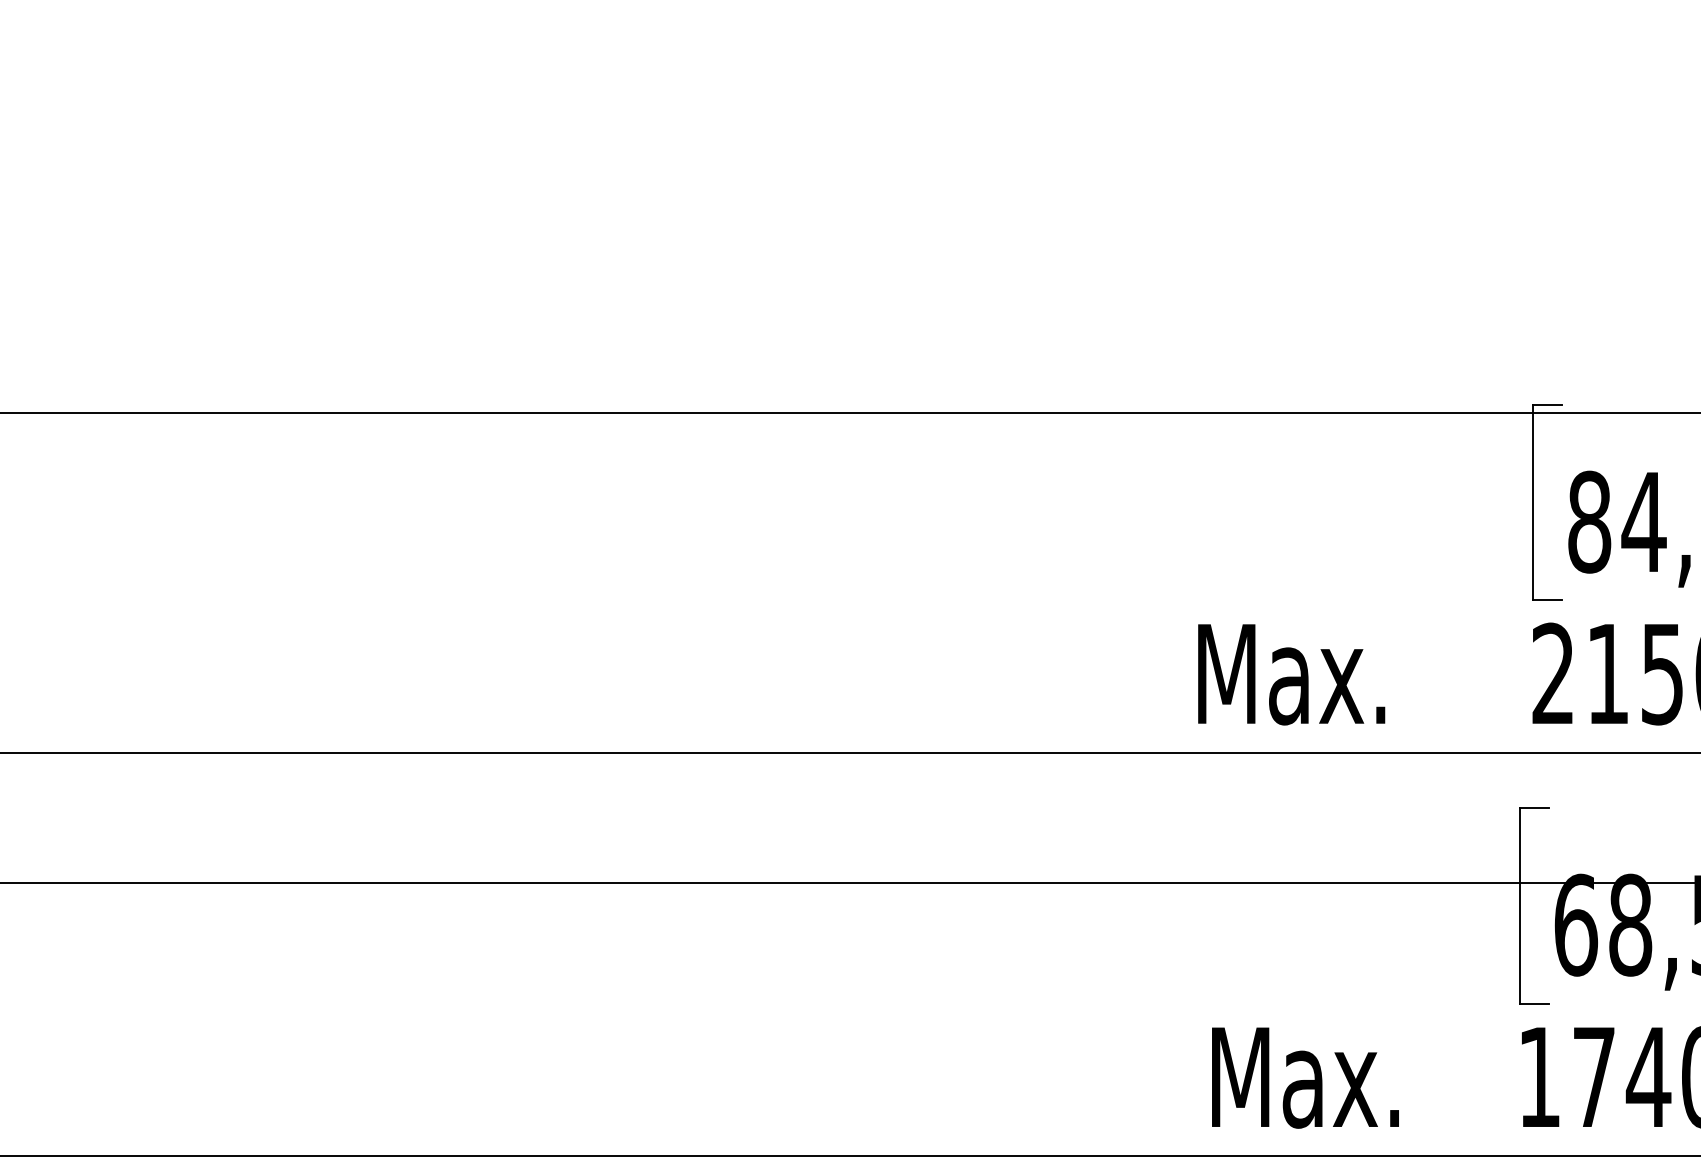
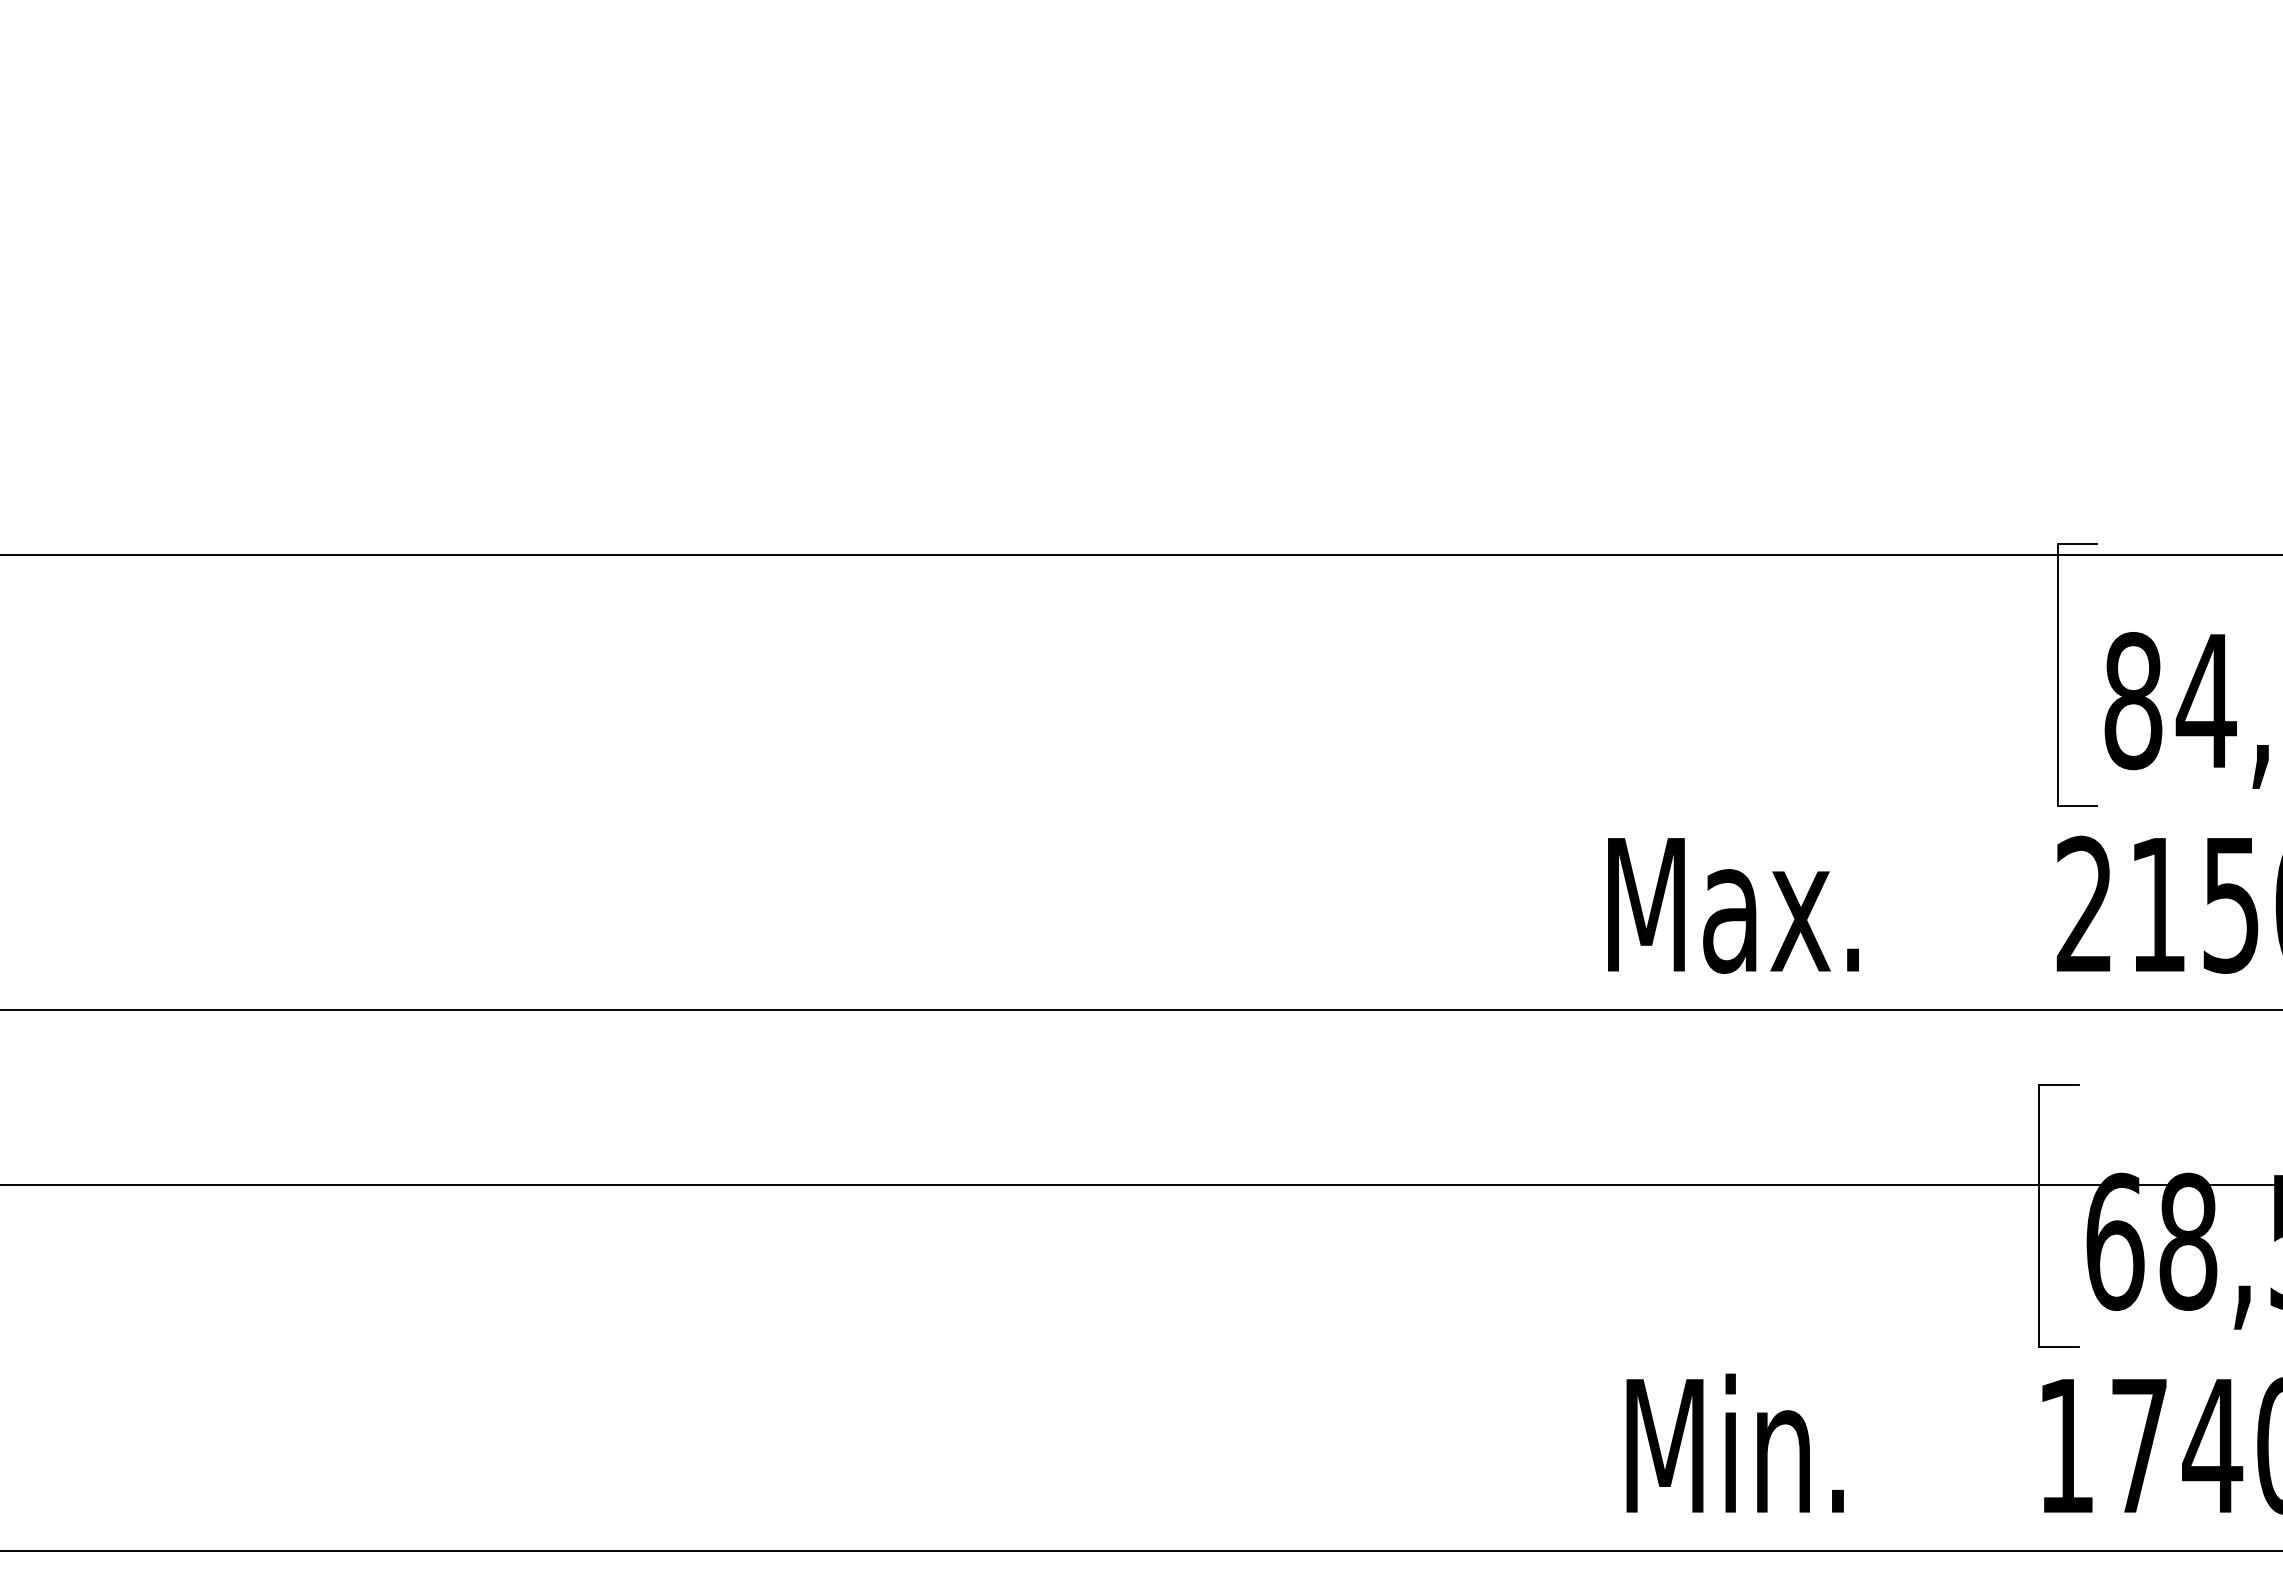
text: (1340, 1076) -> (1799, 1444), Max. -> Min.

